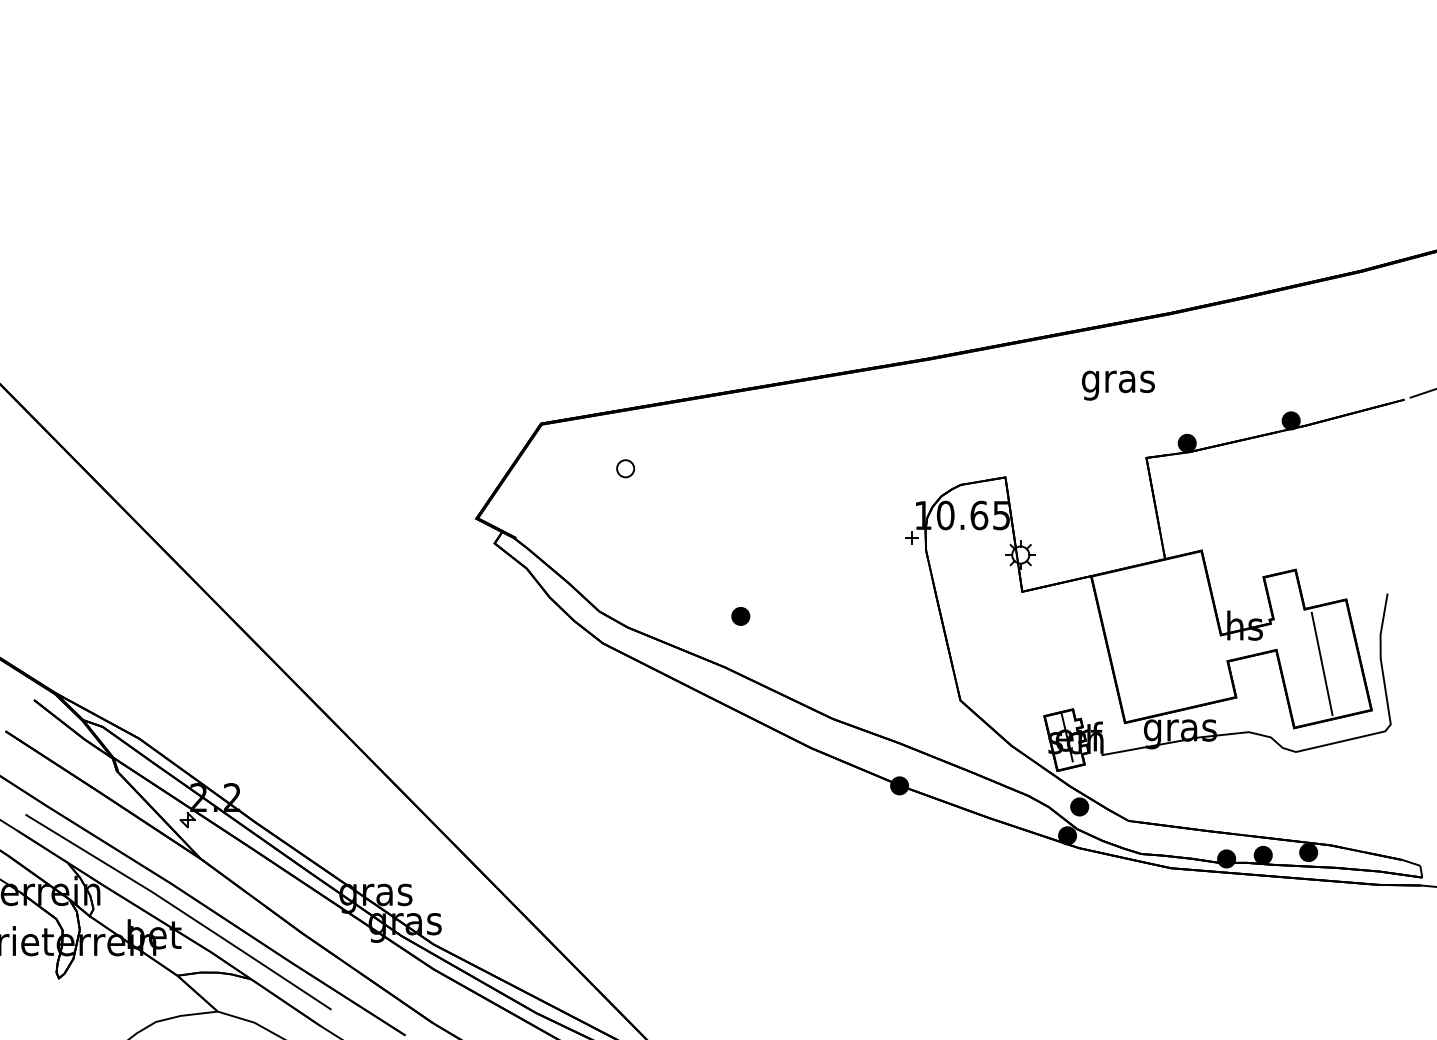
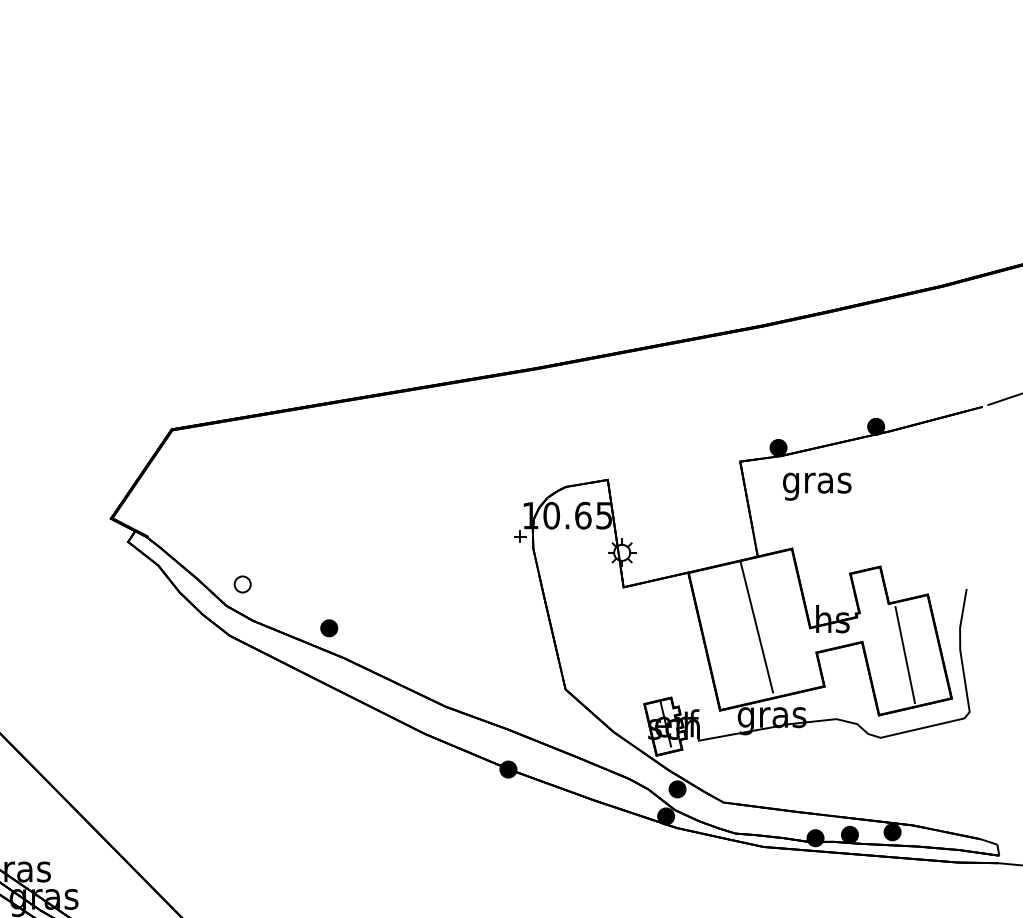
text: (1118, 385) -> (817, 486), moved
part: (625, 468) -> (242, 584), moved
part: (740, 616) -> (328, 628), moved
line: (1163, 633) -> (756, 626), added

